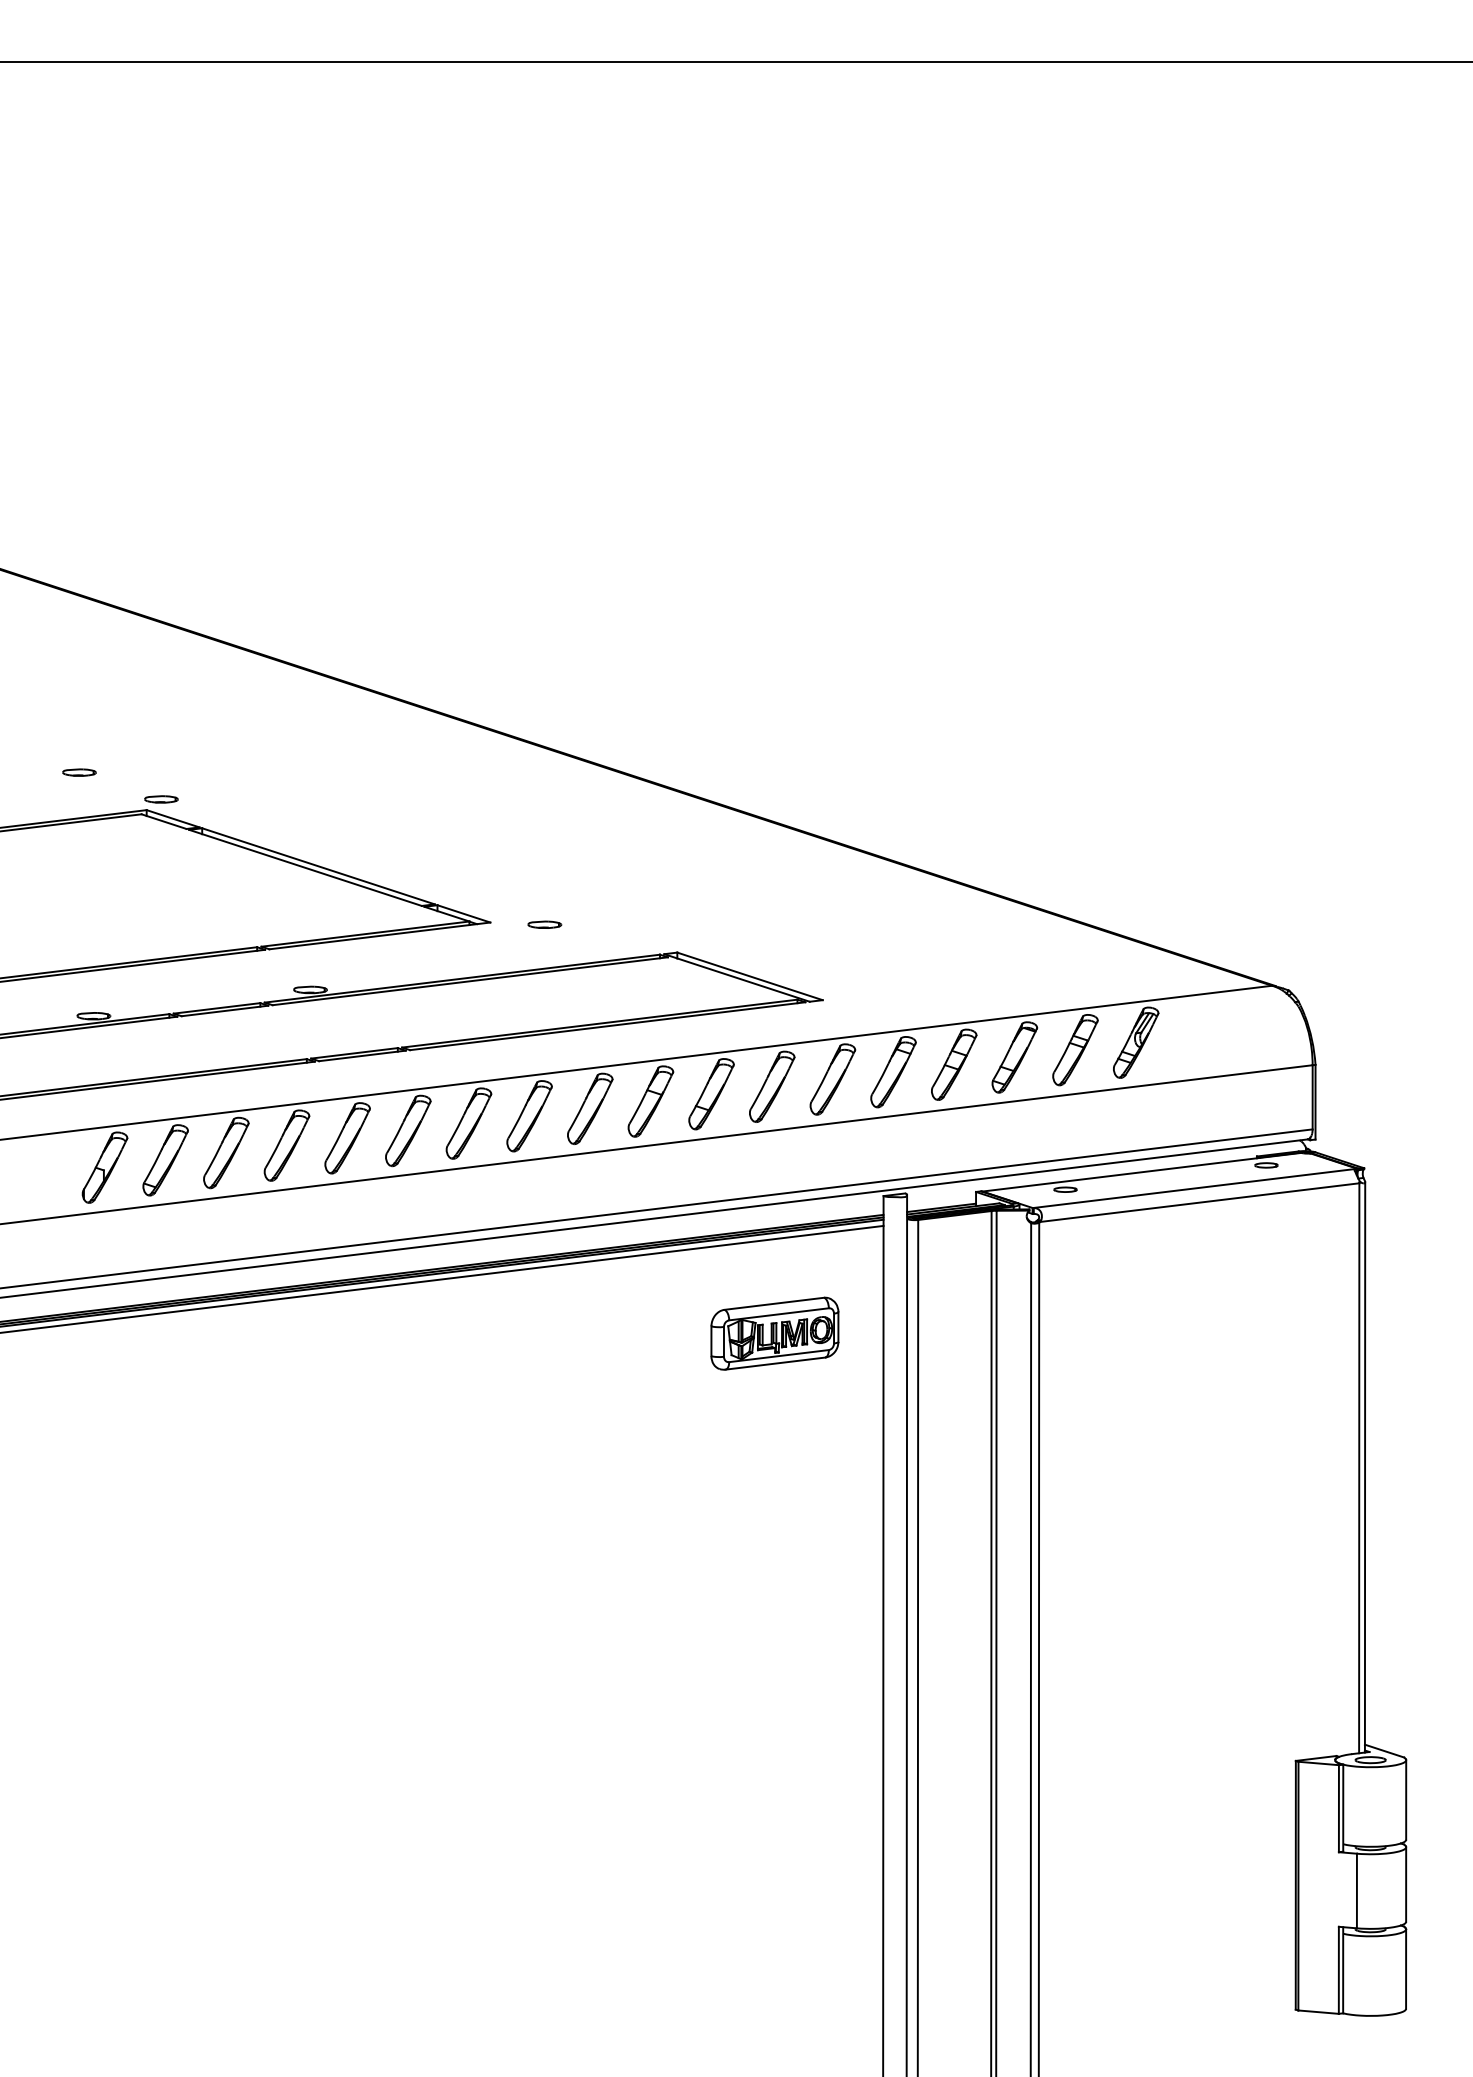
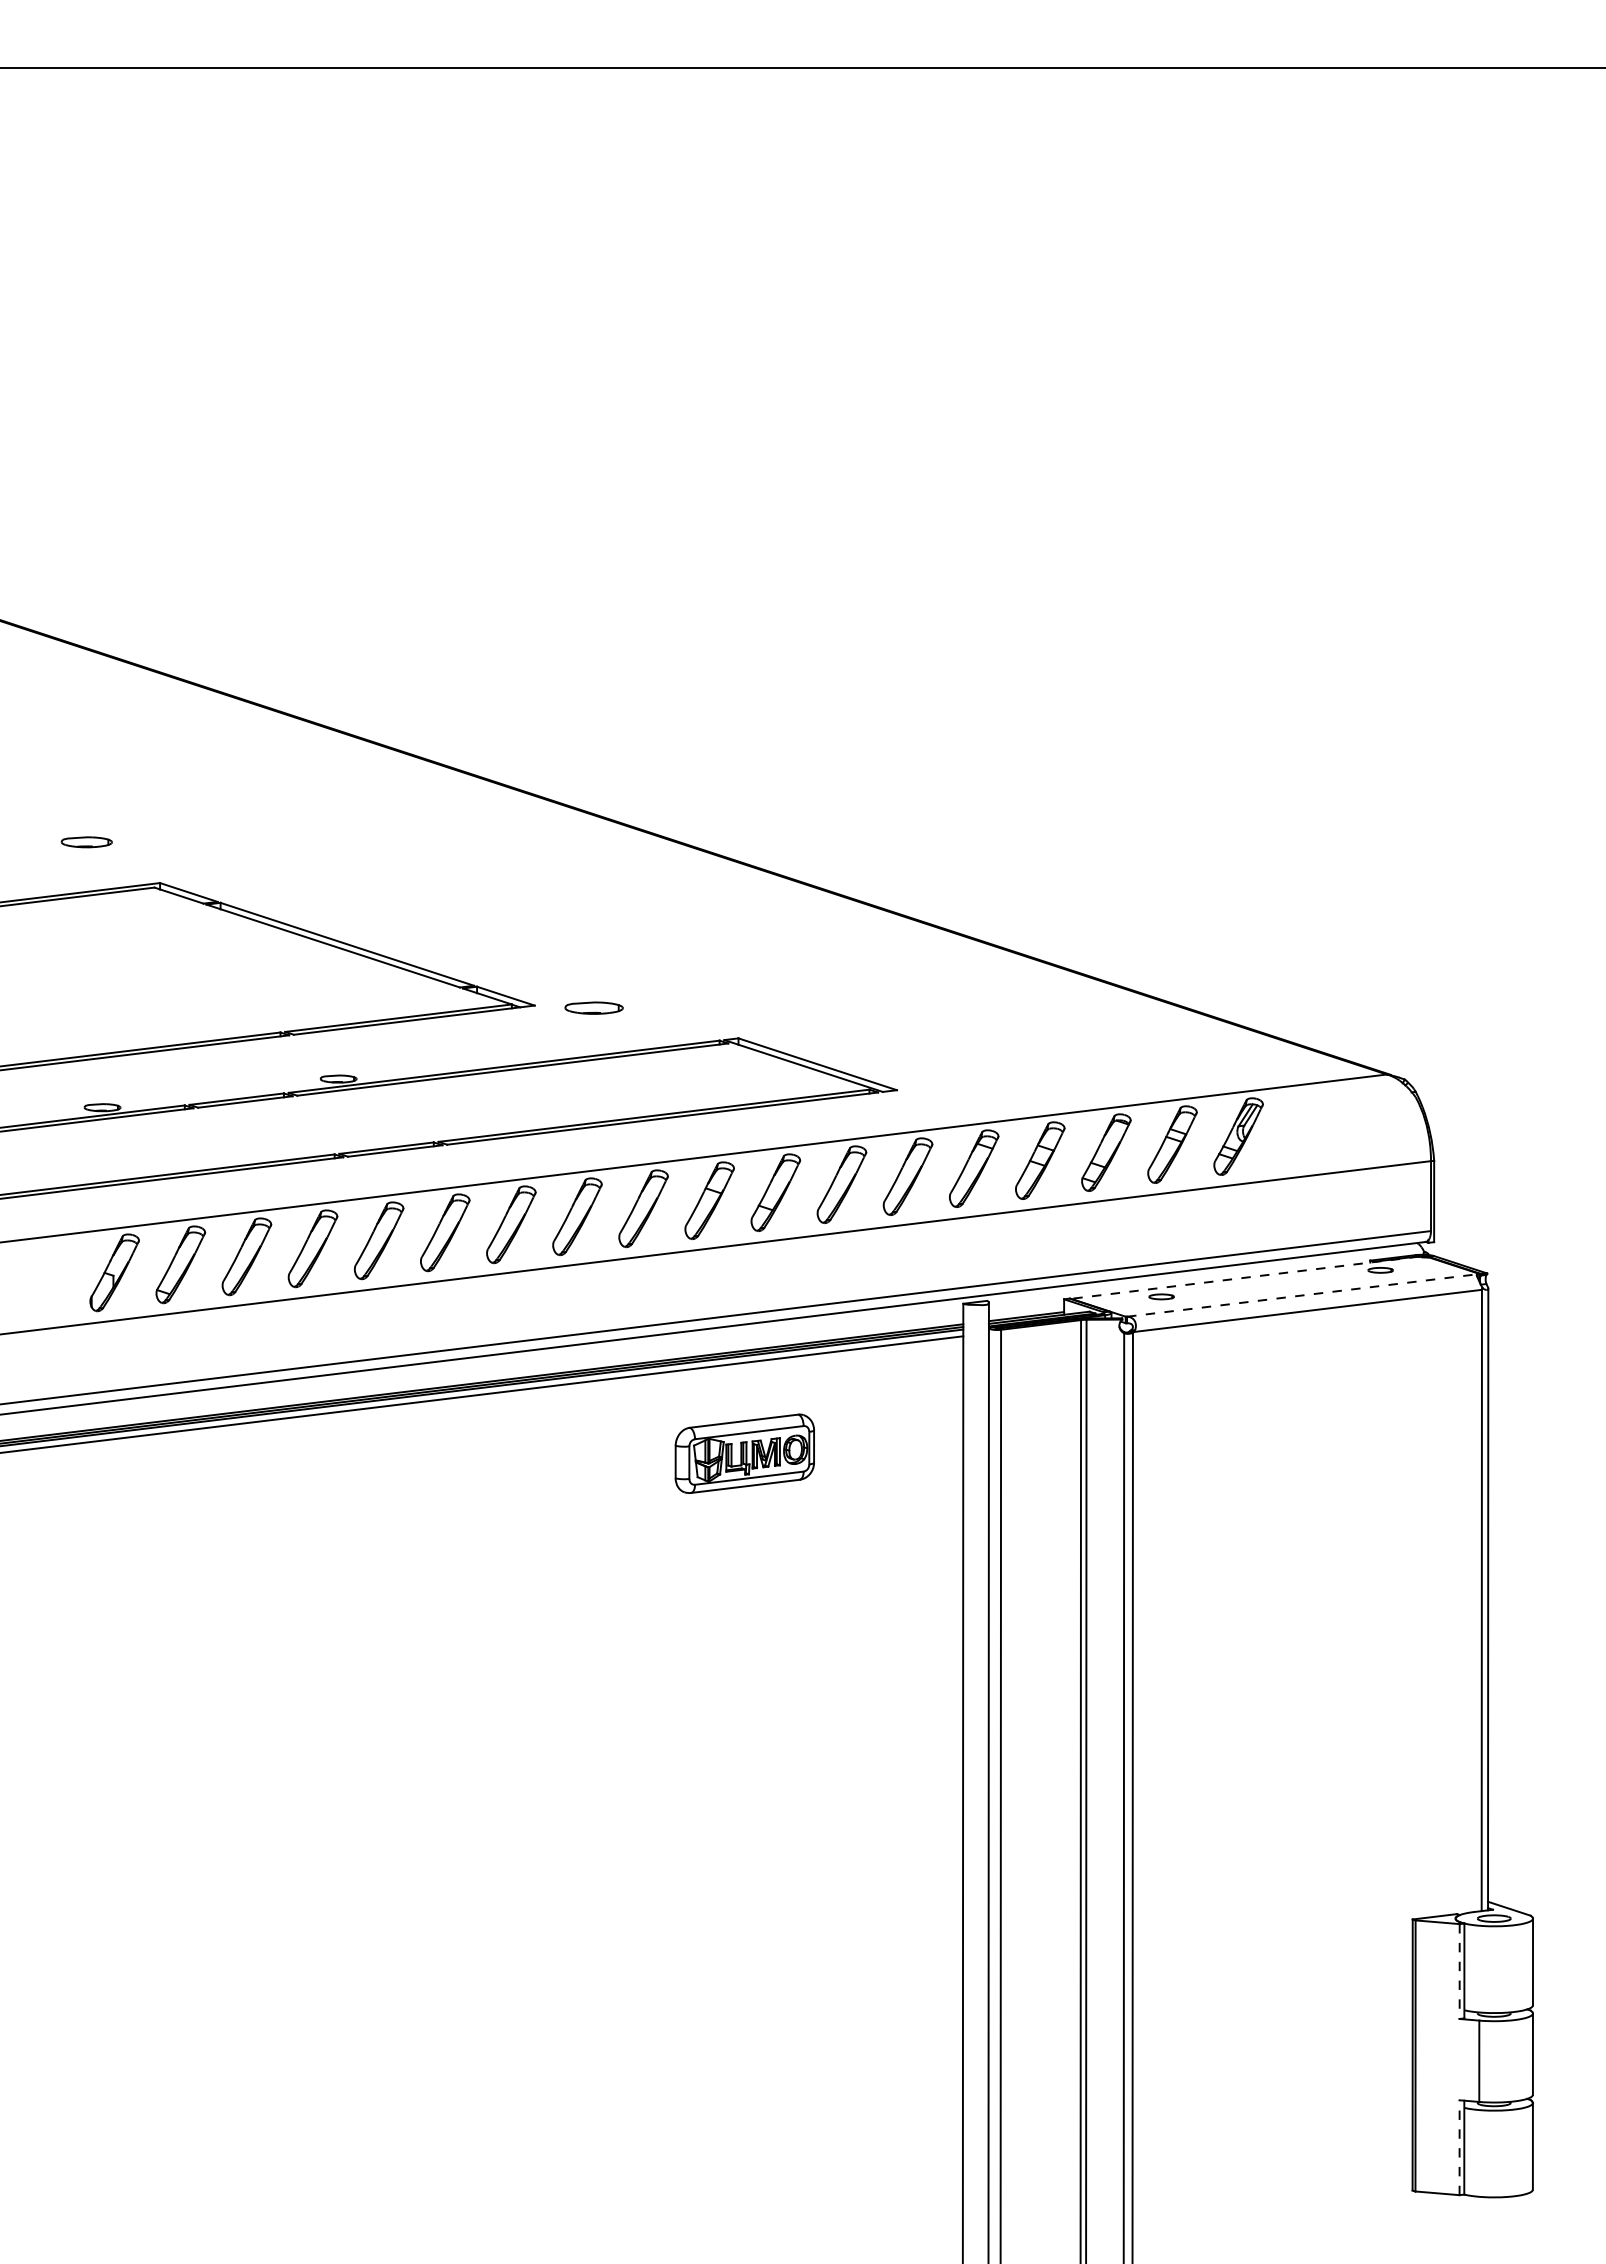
part: (79, 771) -> (86, 841), size x1.4
part: (161, 799) -> (176, 871), removed
part: (544, 924) -> (593, 1007), size x1.6
line: (1141, 1171) -> (1244, 1277), solid -> dashed
line: (1194, 1188) -> (1302, 1295), solid -> dashed
part: (774, 1333) -> (744, 1453), moved
line: (1338, 1809) -> (1459, 1972), solid -> dashed
line: (1338, 1970) -> (1459, 2147), solid -> dashed

